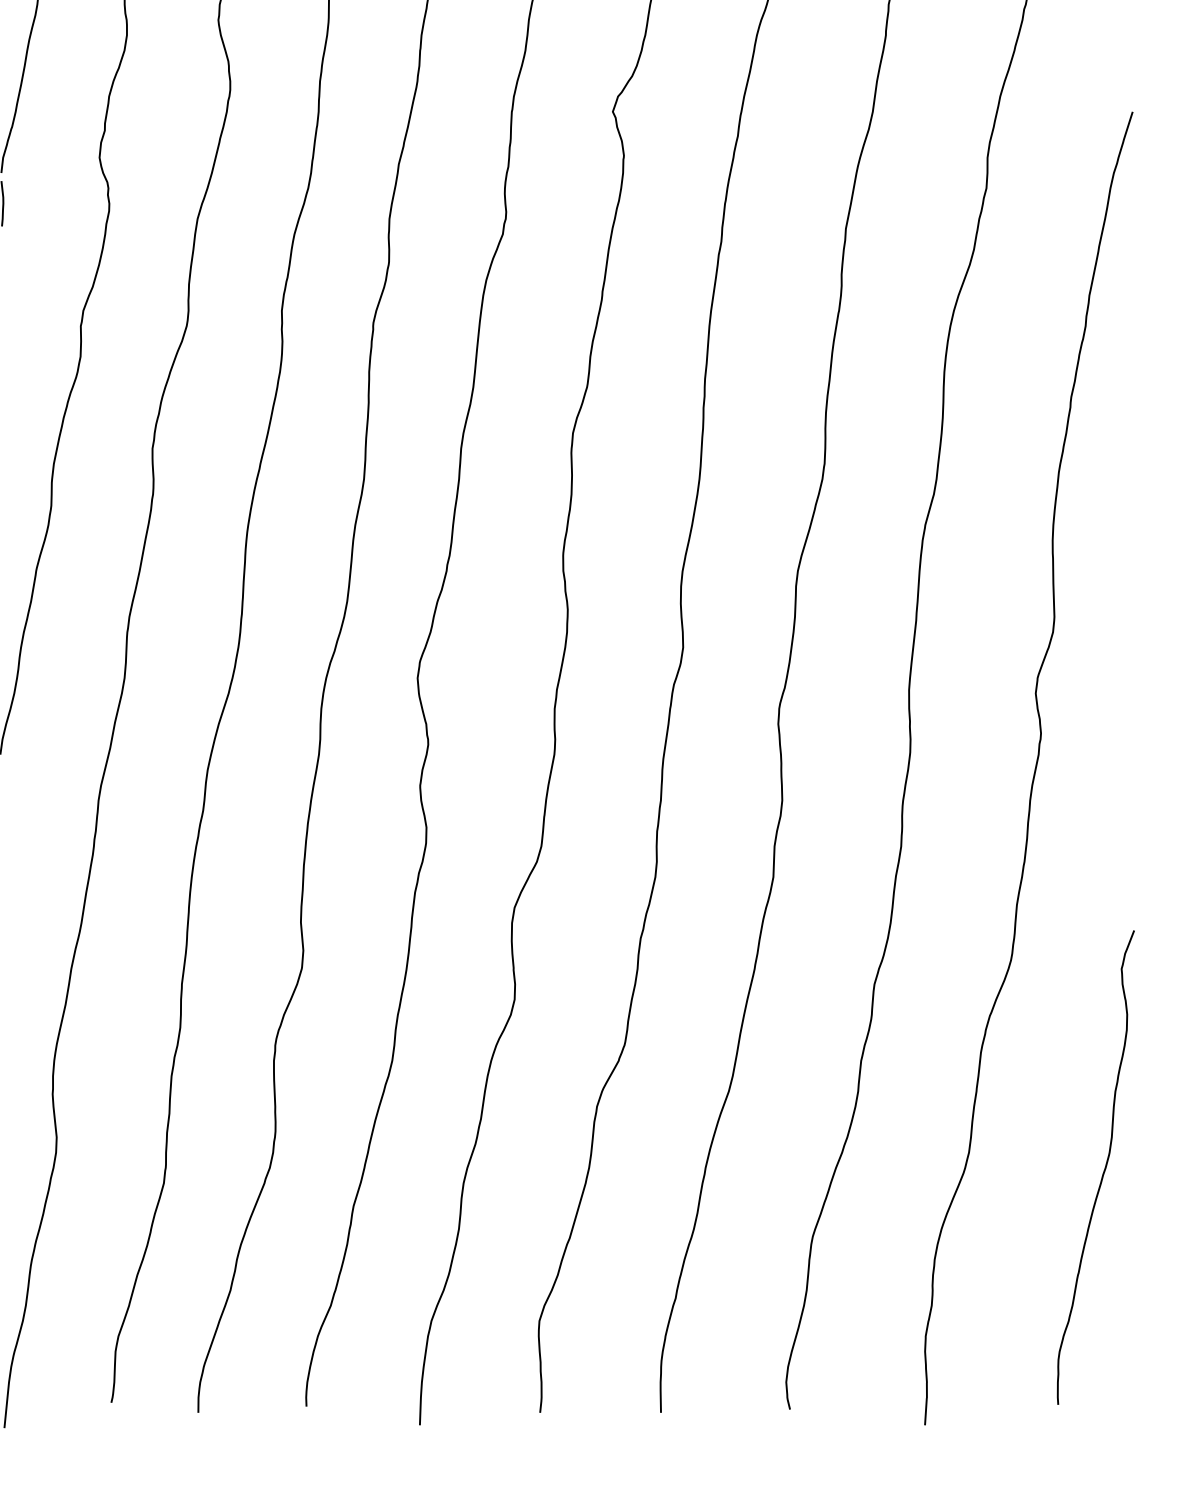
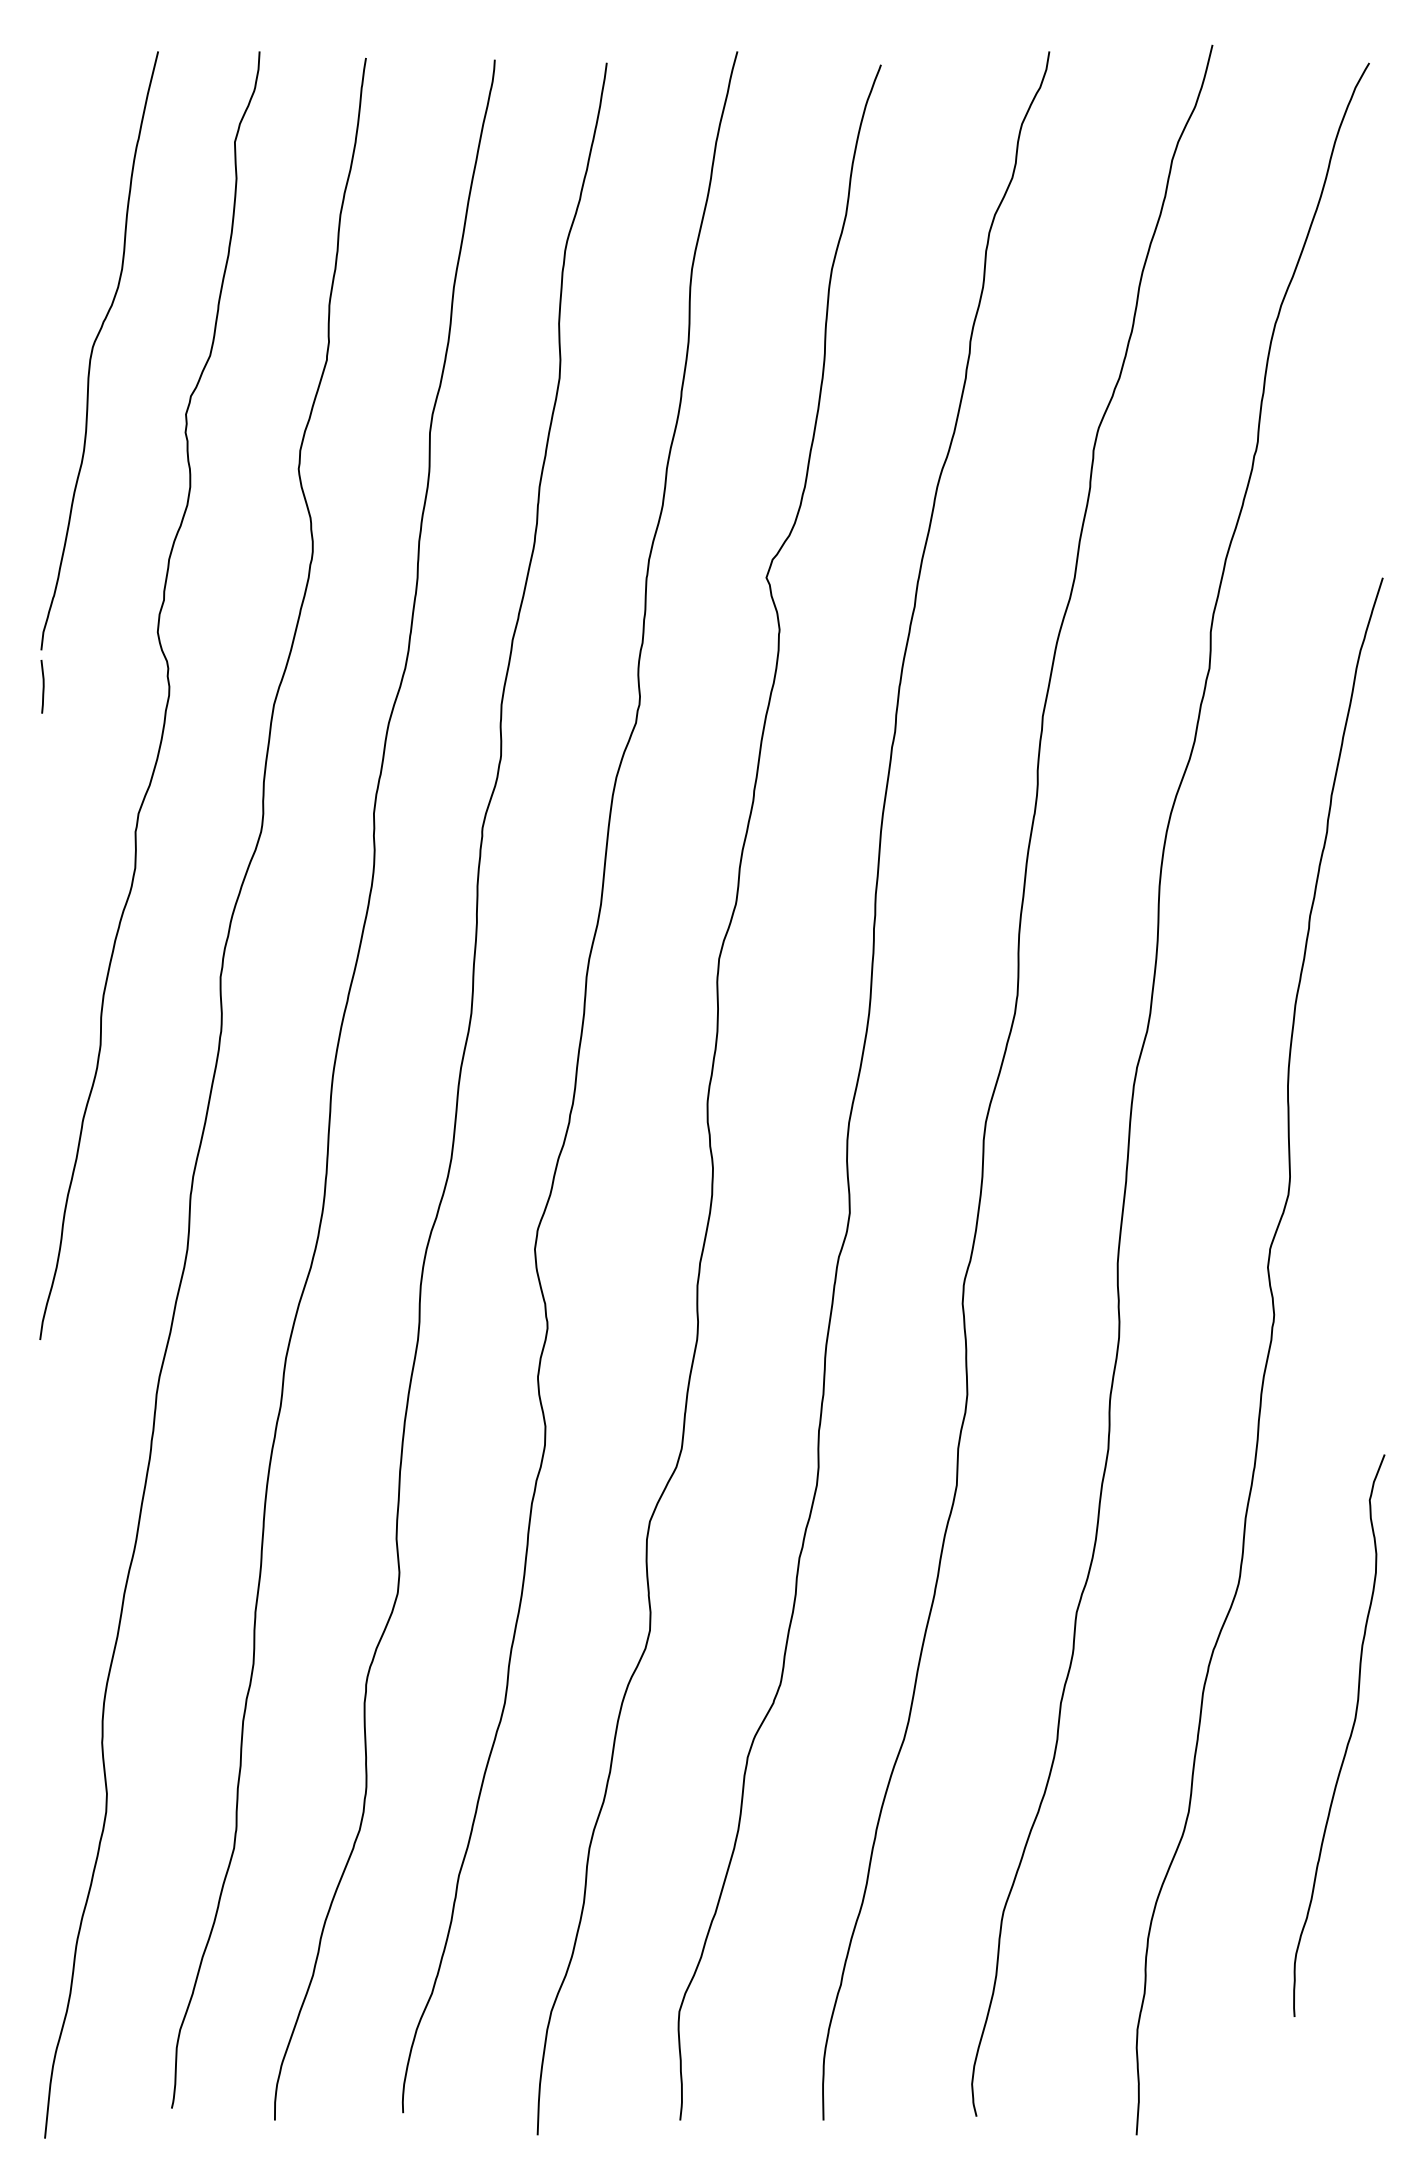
curve: (1103, 1170) -> (1348, 1739), moved

